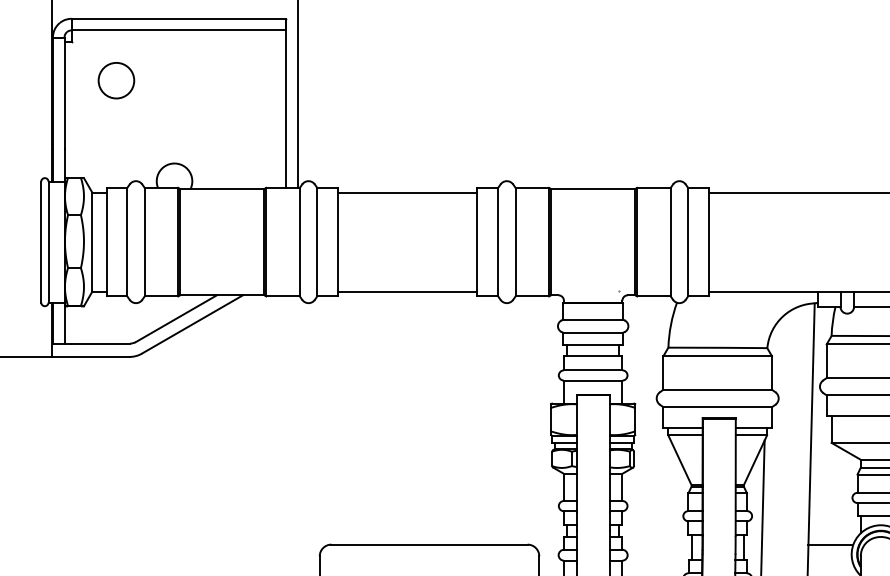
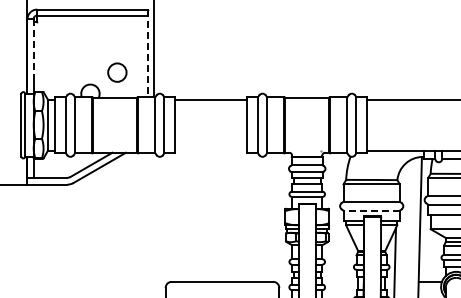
circle: (116, 80) -> (117, 72), moved
line: (64, 93) -> (33, 48), solid -> dashed
line: (284, 103) -> (147, 53), solid -> dashed
line: (408, 290) -> (211, 150), removed
line: (717, 406) -> (371, 210), solid -> dashed

